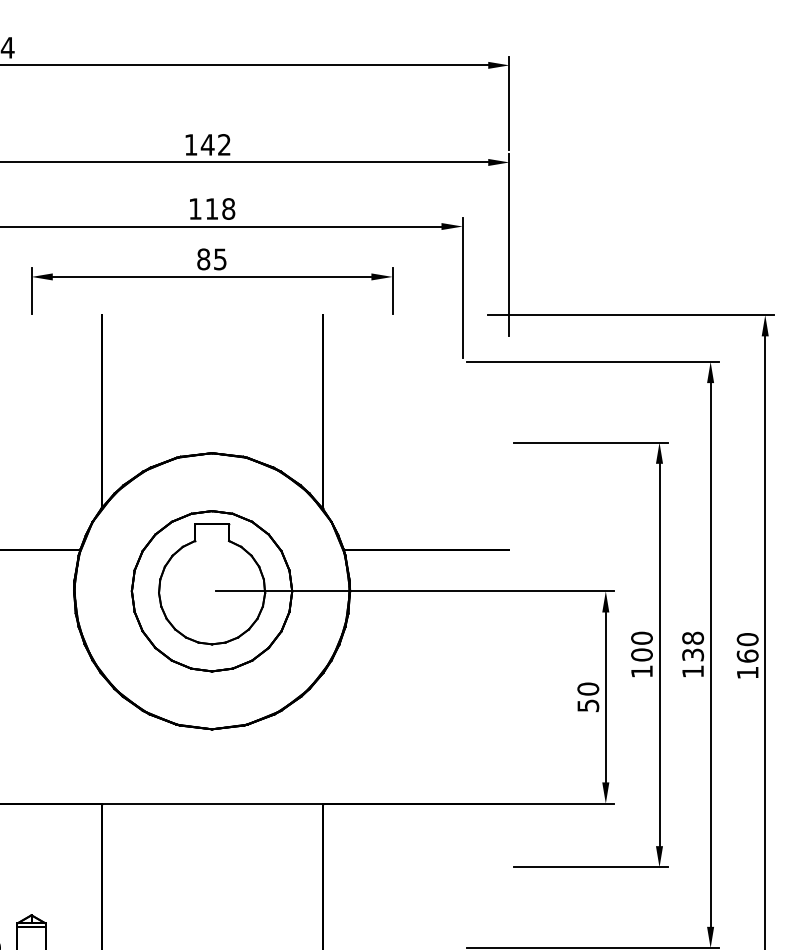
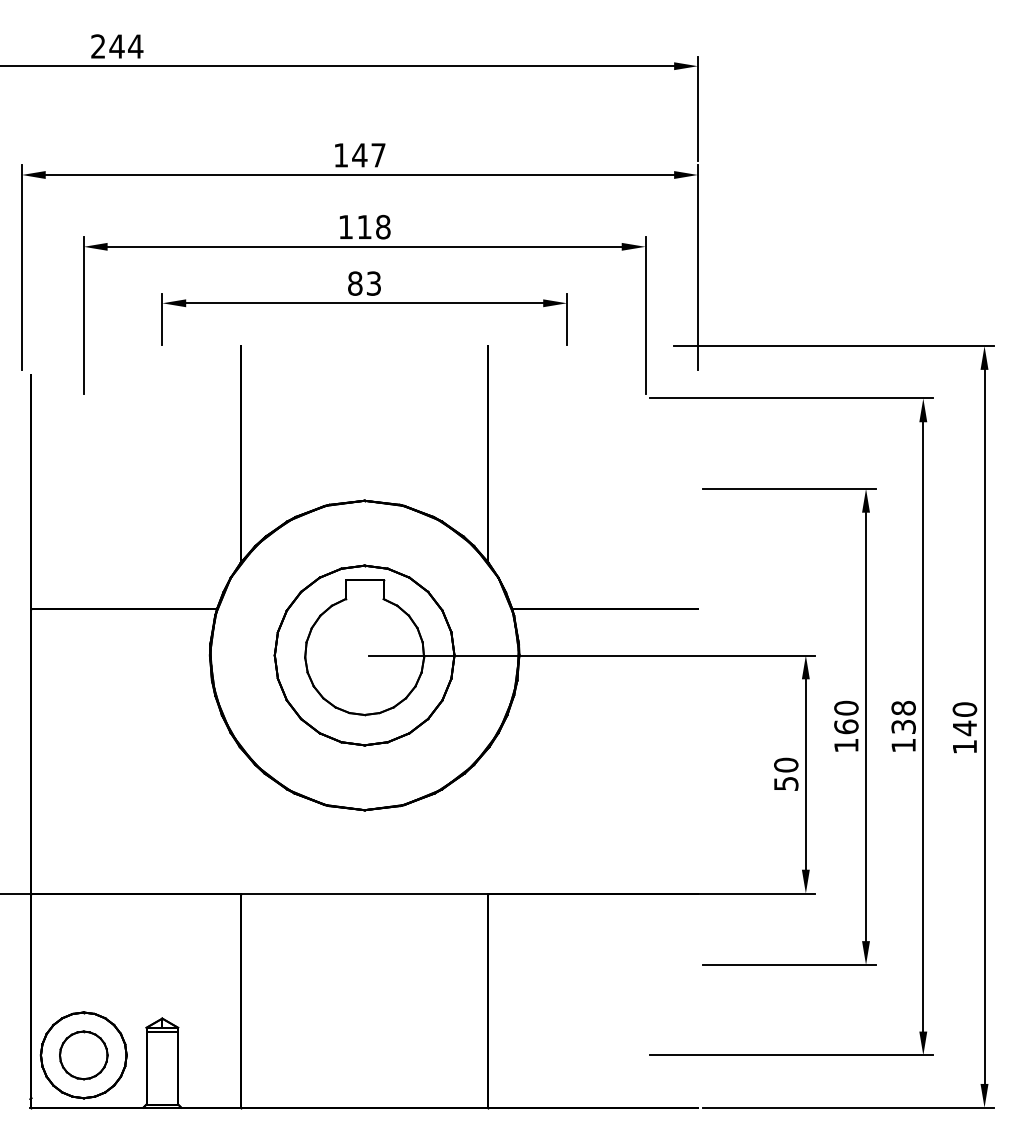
text: (224, 145) -> (378, 155), 142 -> 147
text: (219, 259) -> (373, 283), 85 -> 83
text: (642, 654) -> (846, 726), 100 -> 160
text: (747, 656) -> (964, 728), 160 -> 140

